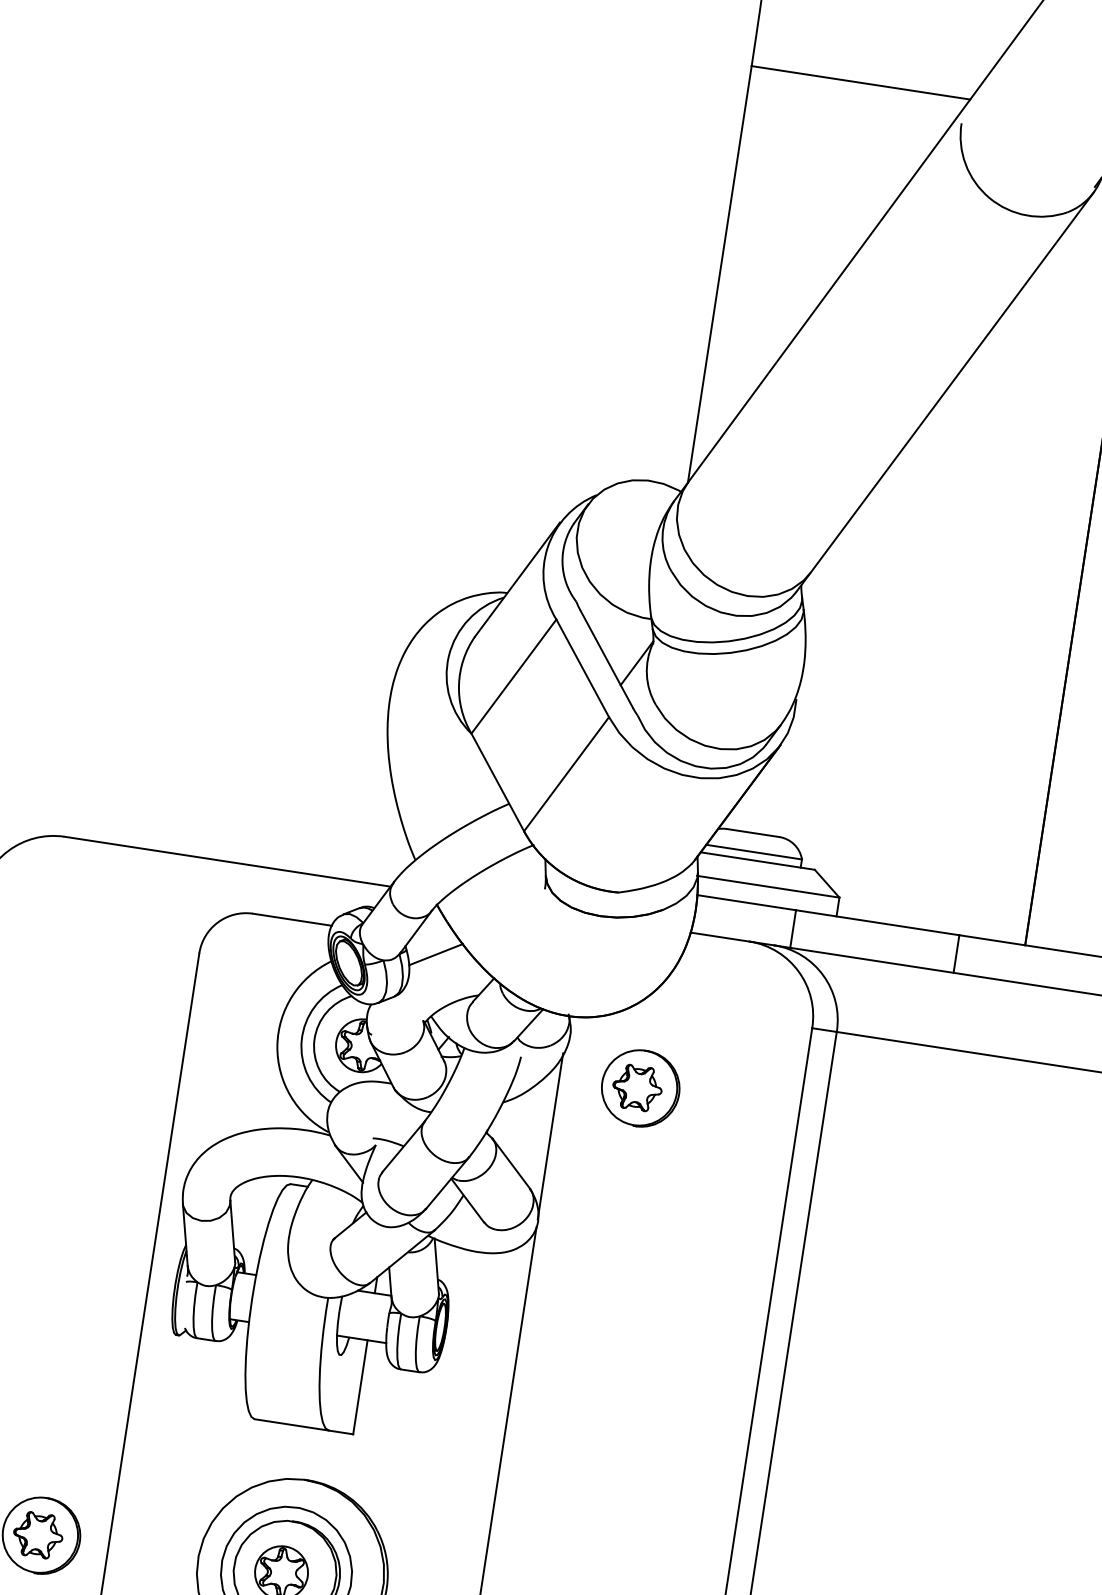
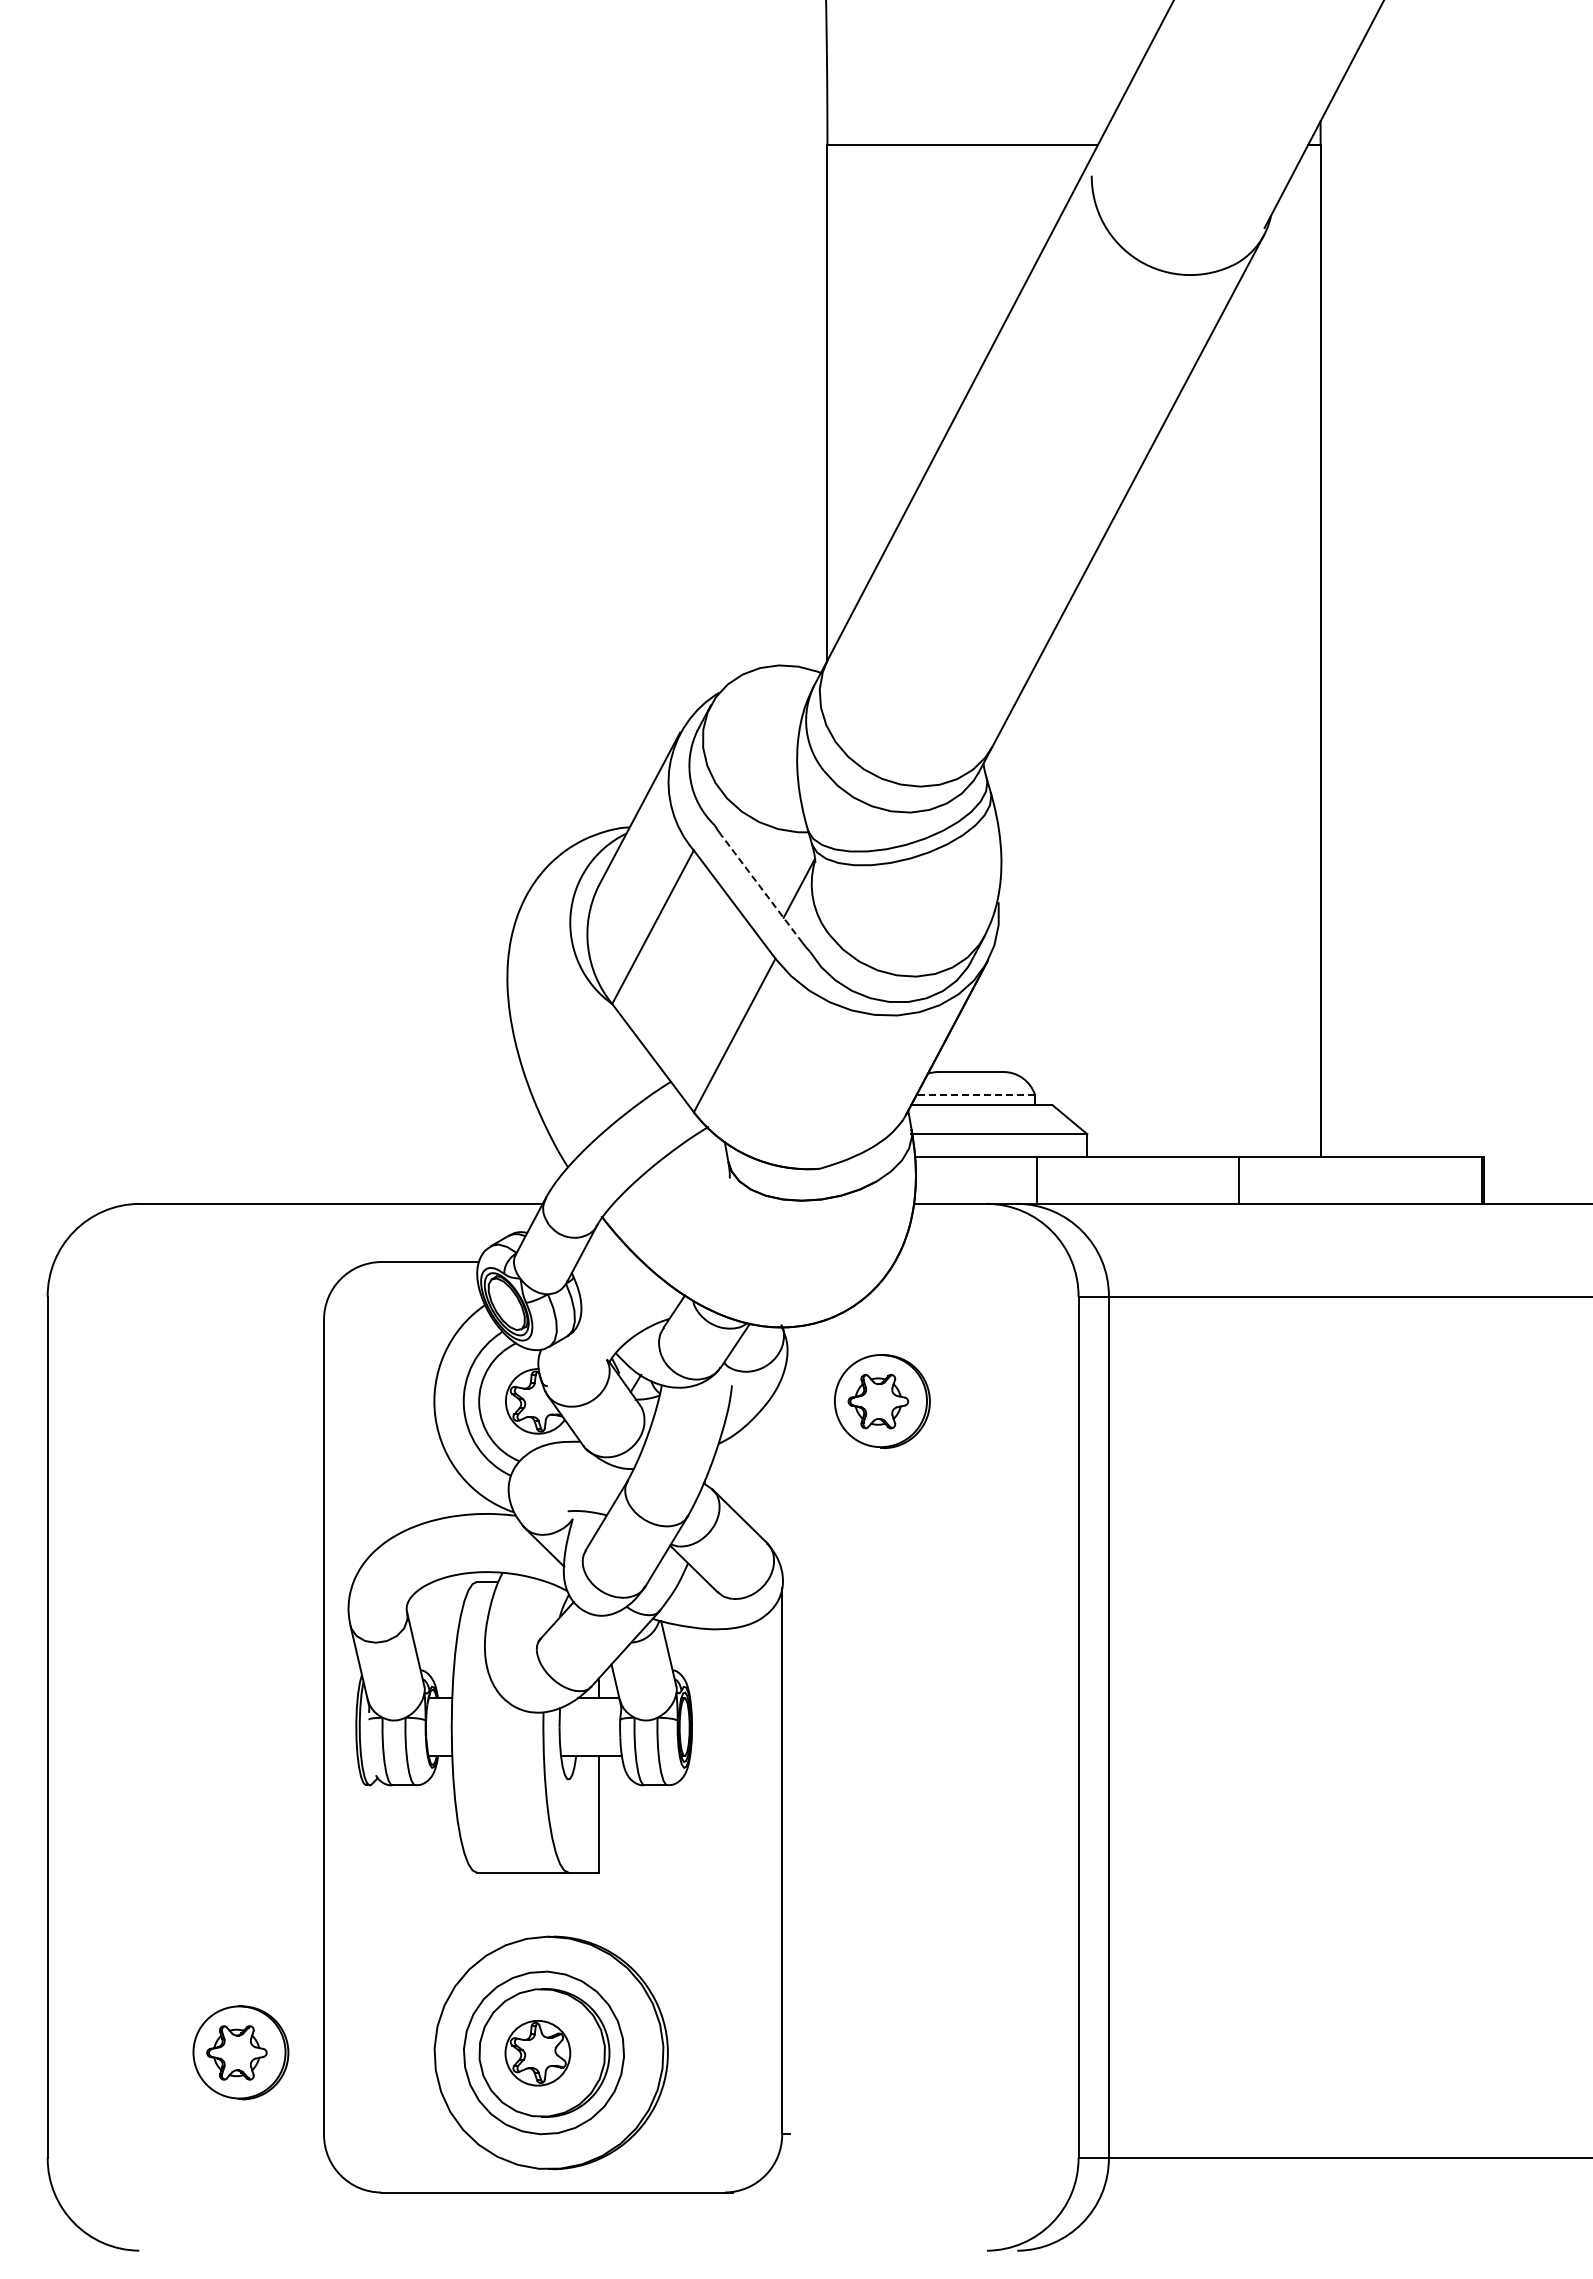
line: (606, 658) -> (761, 888), solid -> dashed
line: (753, 851) -> (975, 1094), solid -> dashed
line: (435, 954) -> (609, 1277), removed
line: (550, 1135) -> (782, 1475), removed

